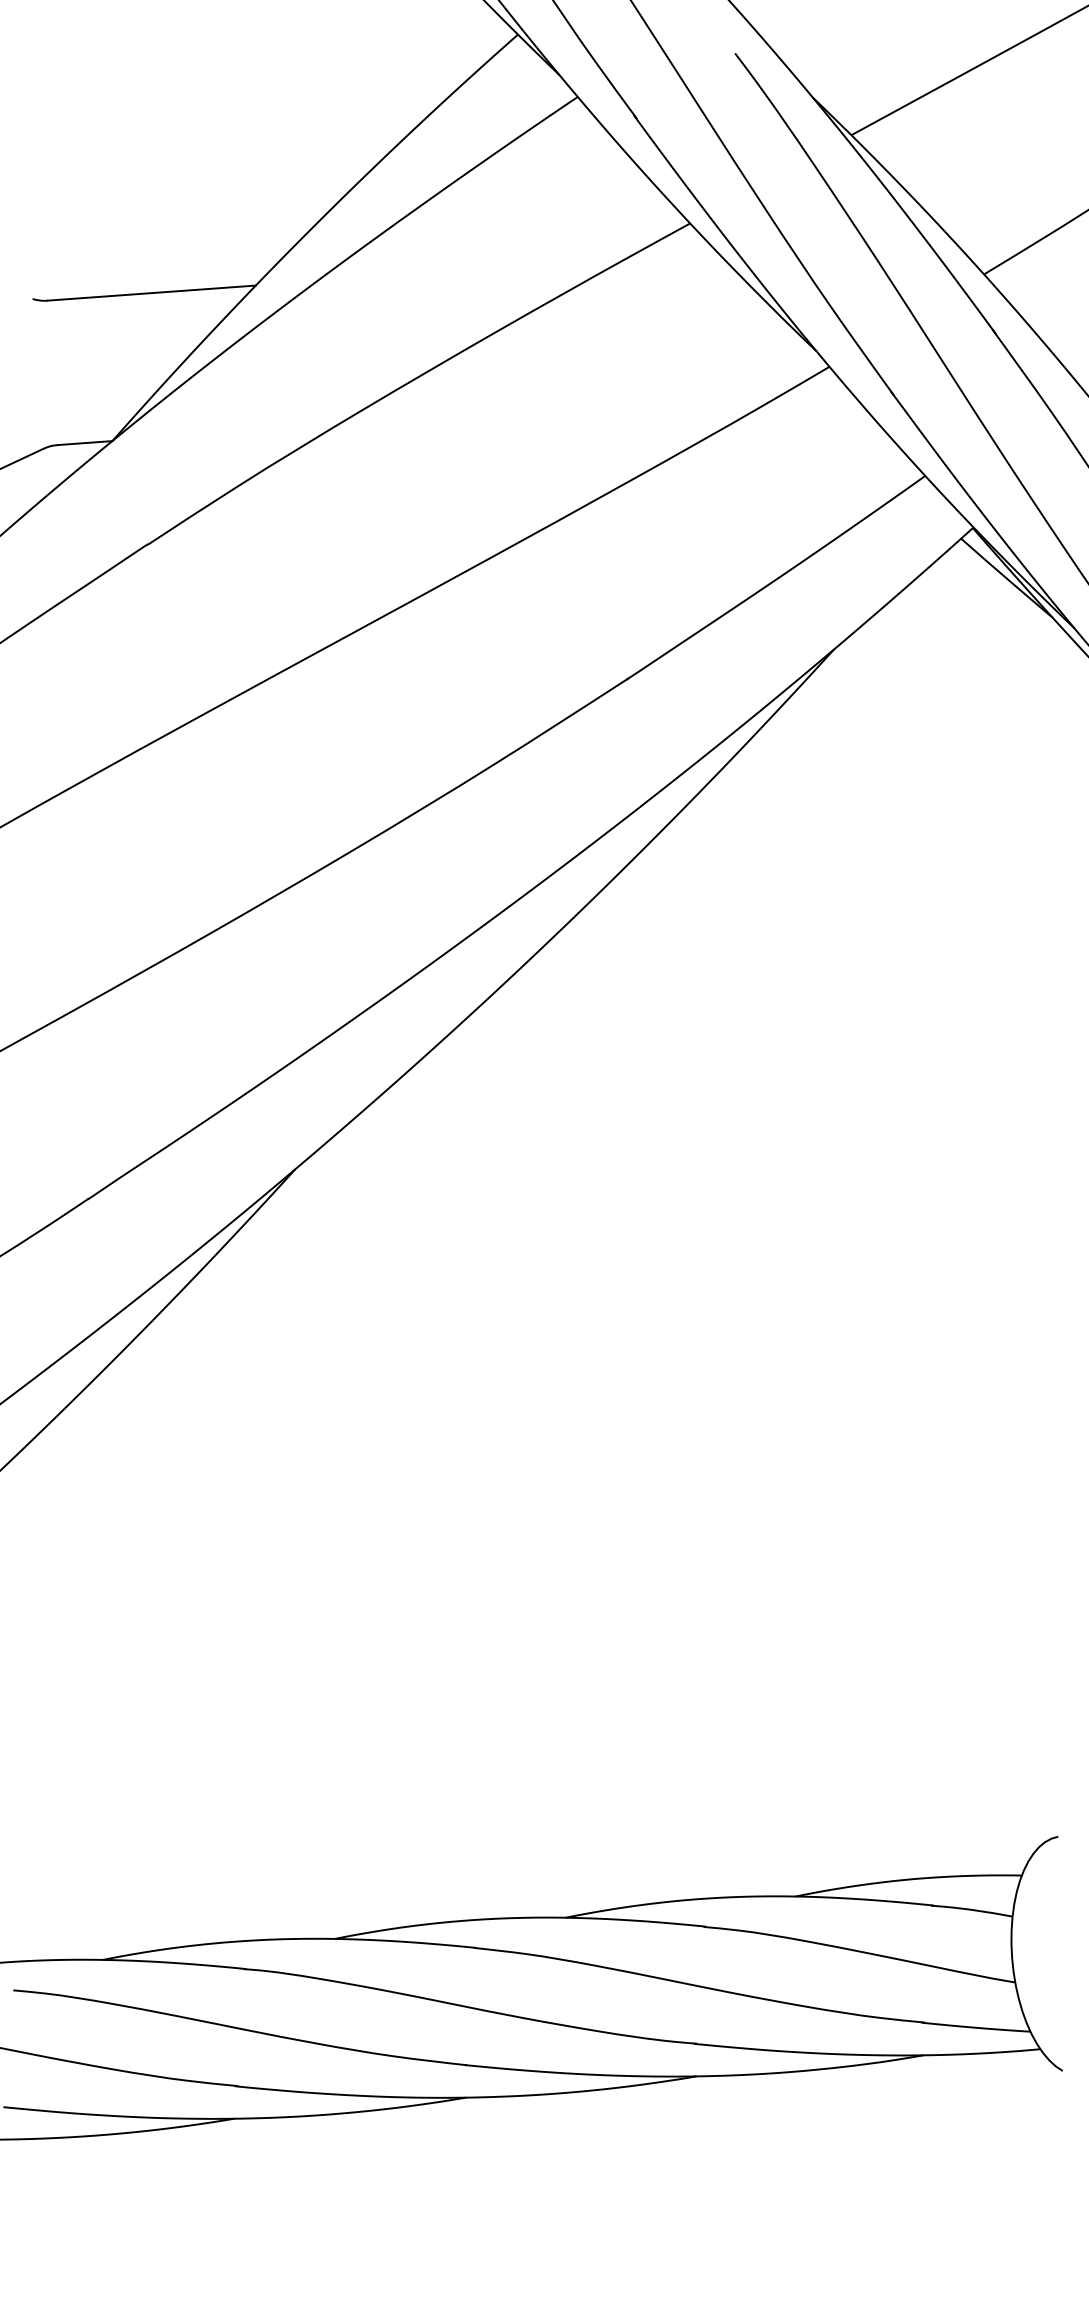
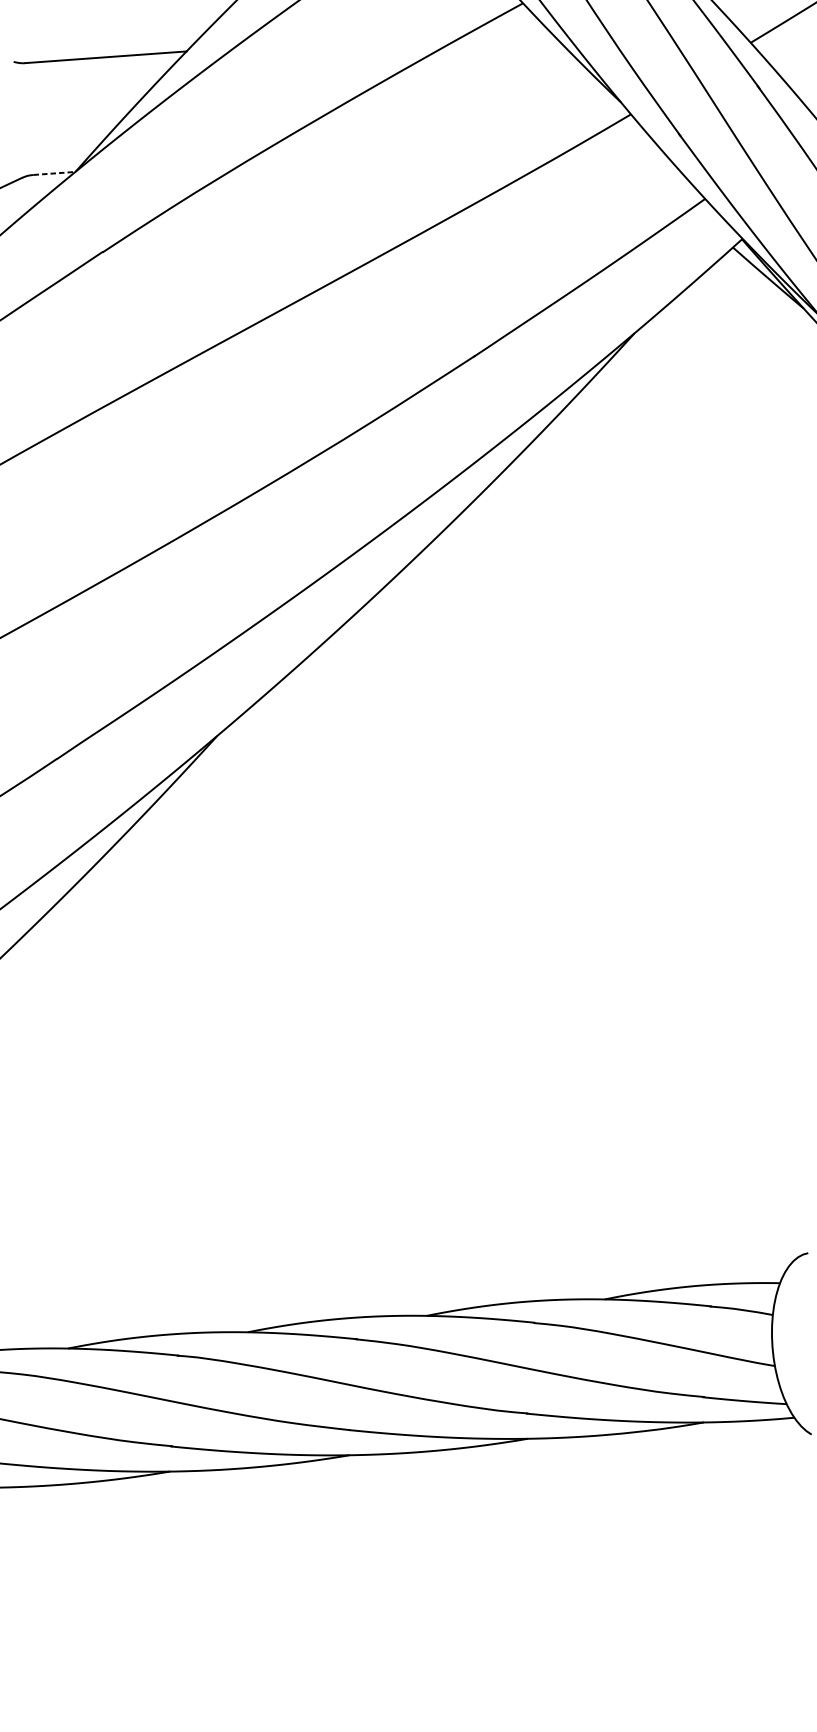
line: (85, 443) -> (54, 173), solid -> dashed

